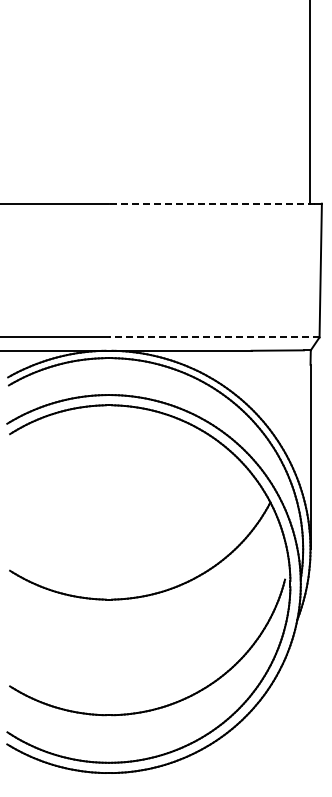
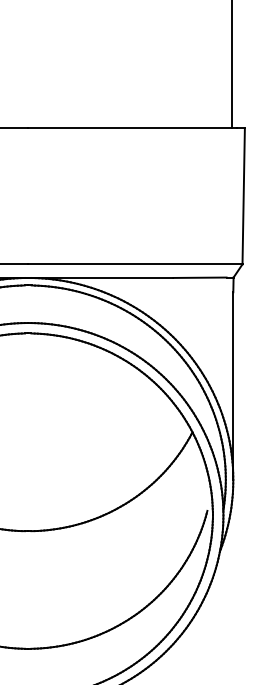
line: (211, 203) -> (132, 128), dashed -> solid
line: (213, 337) -> (134, 264), dashed -> solid

